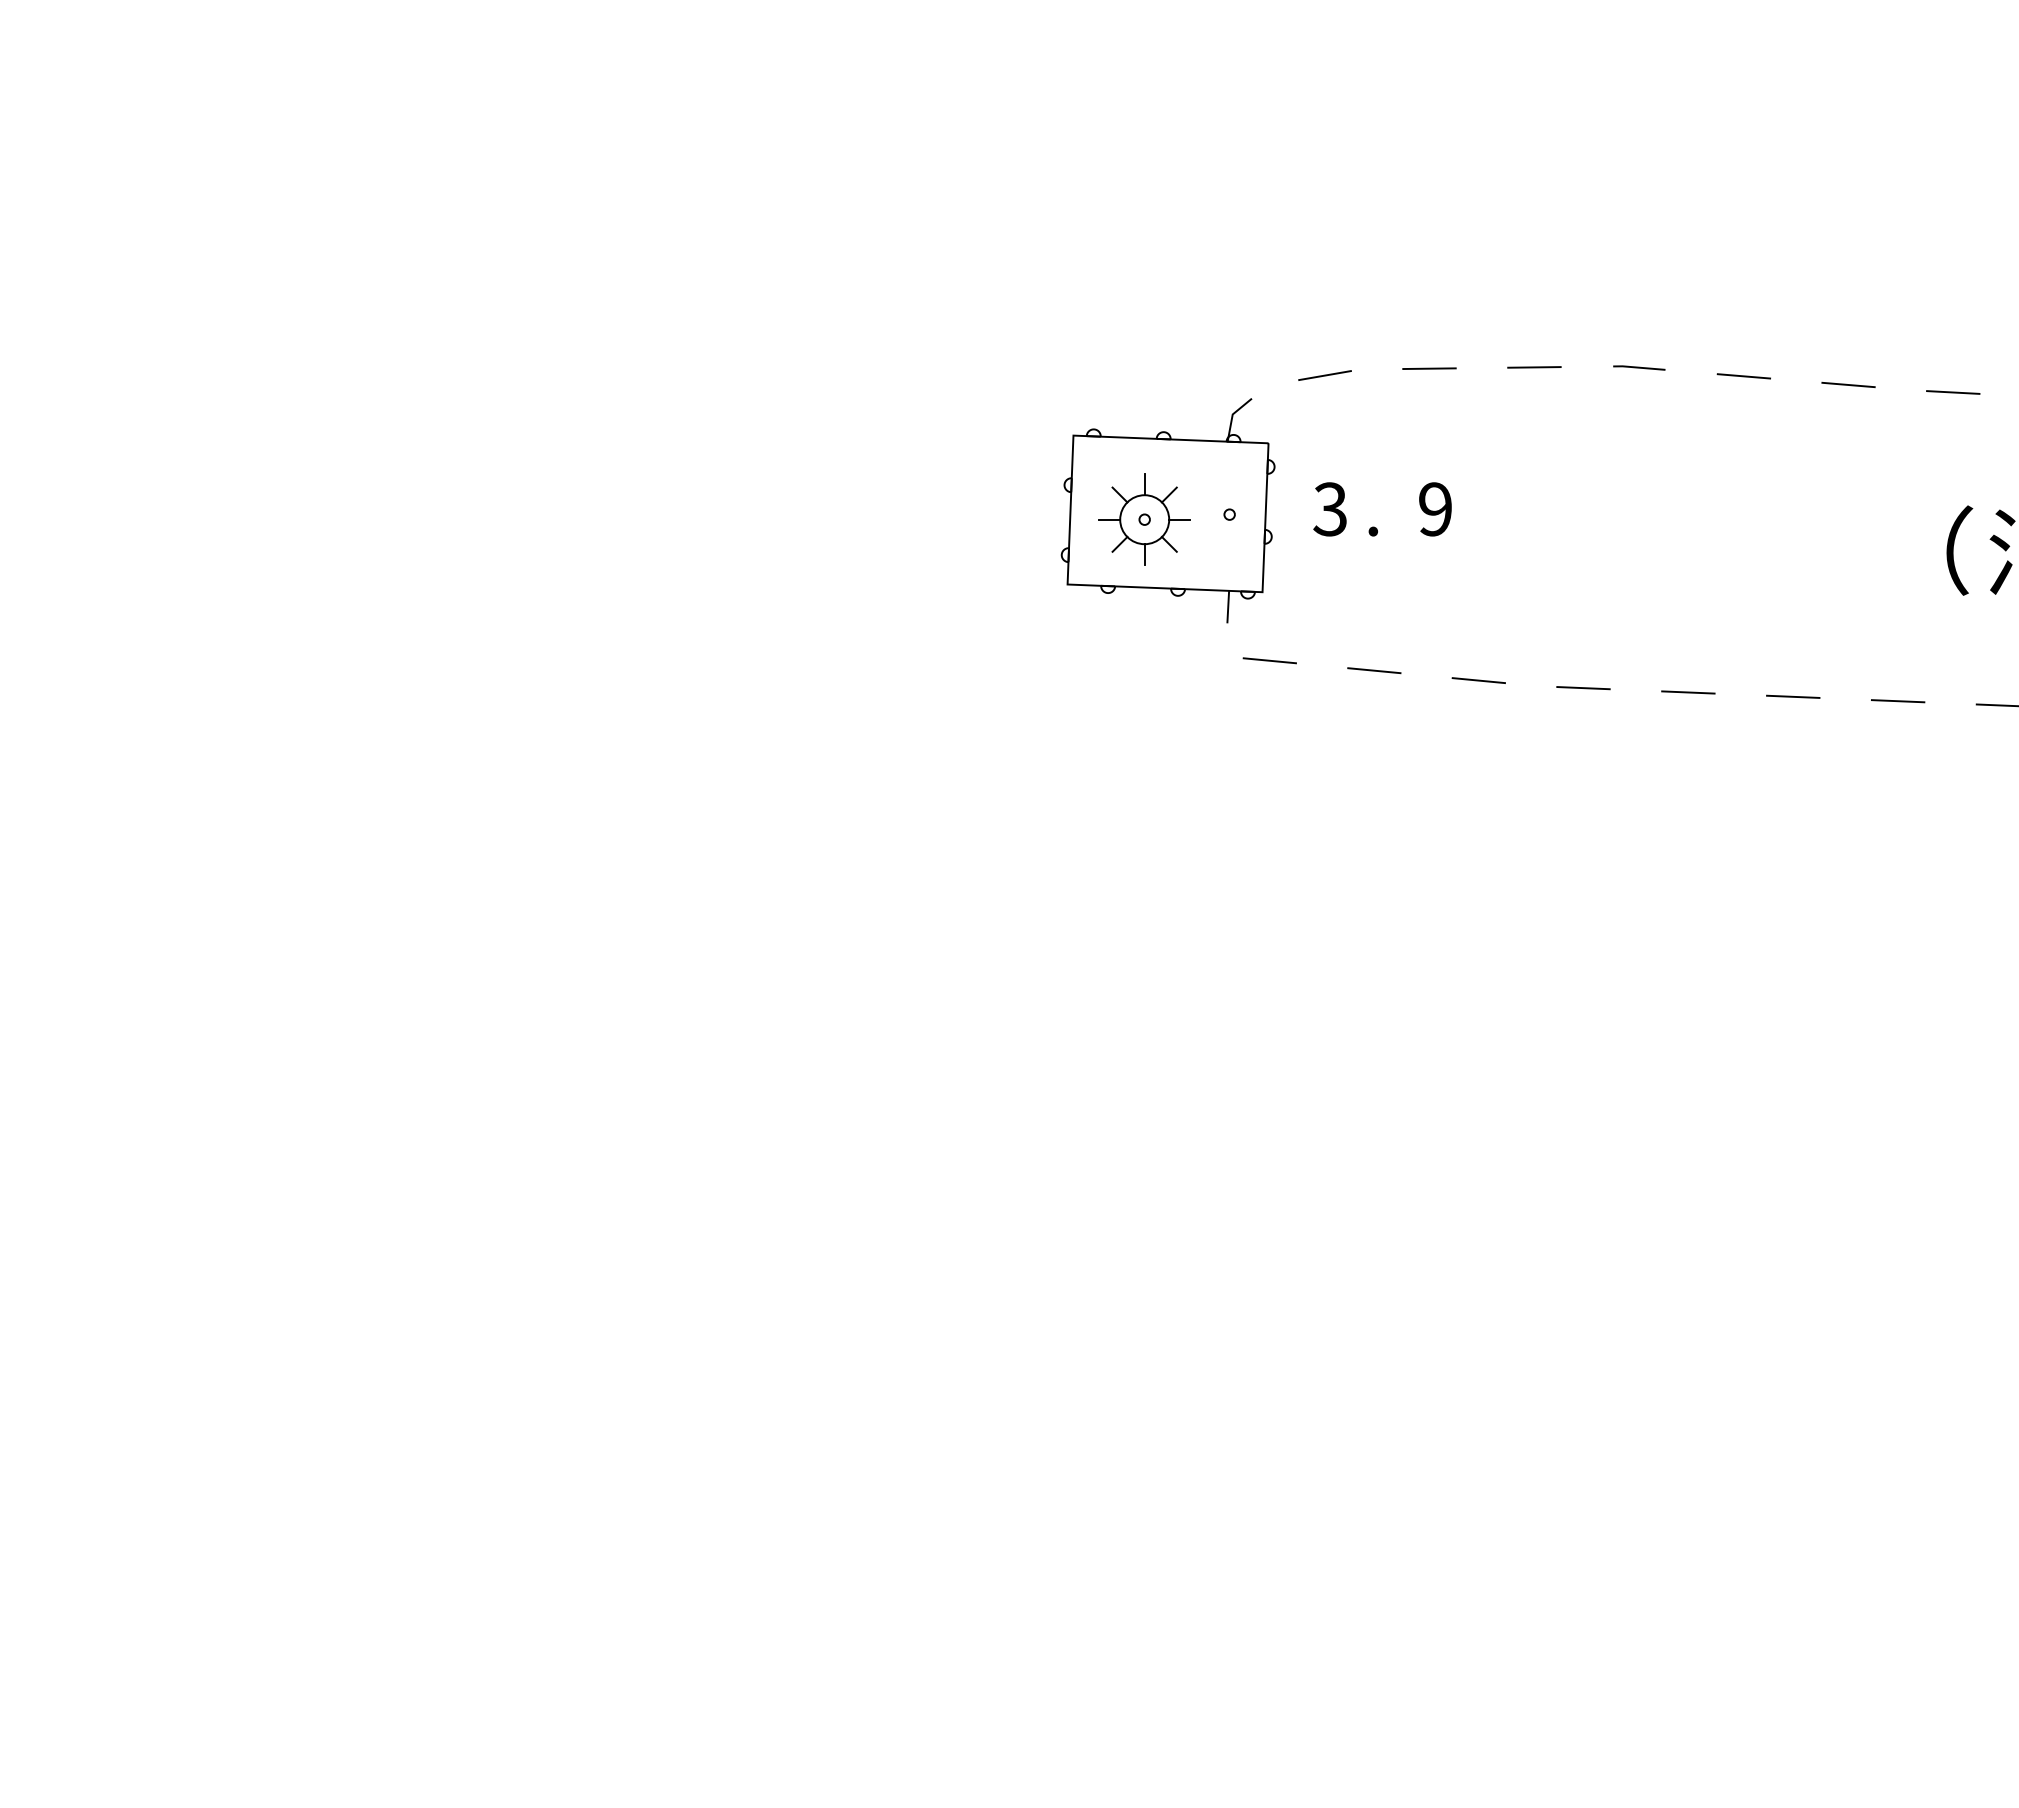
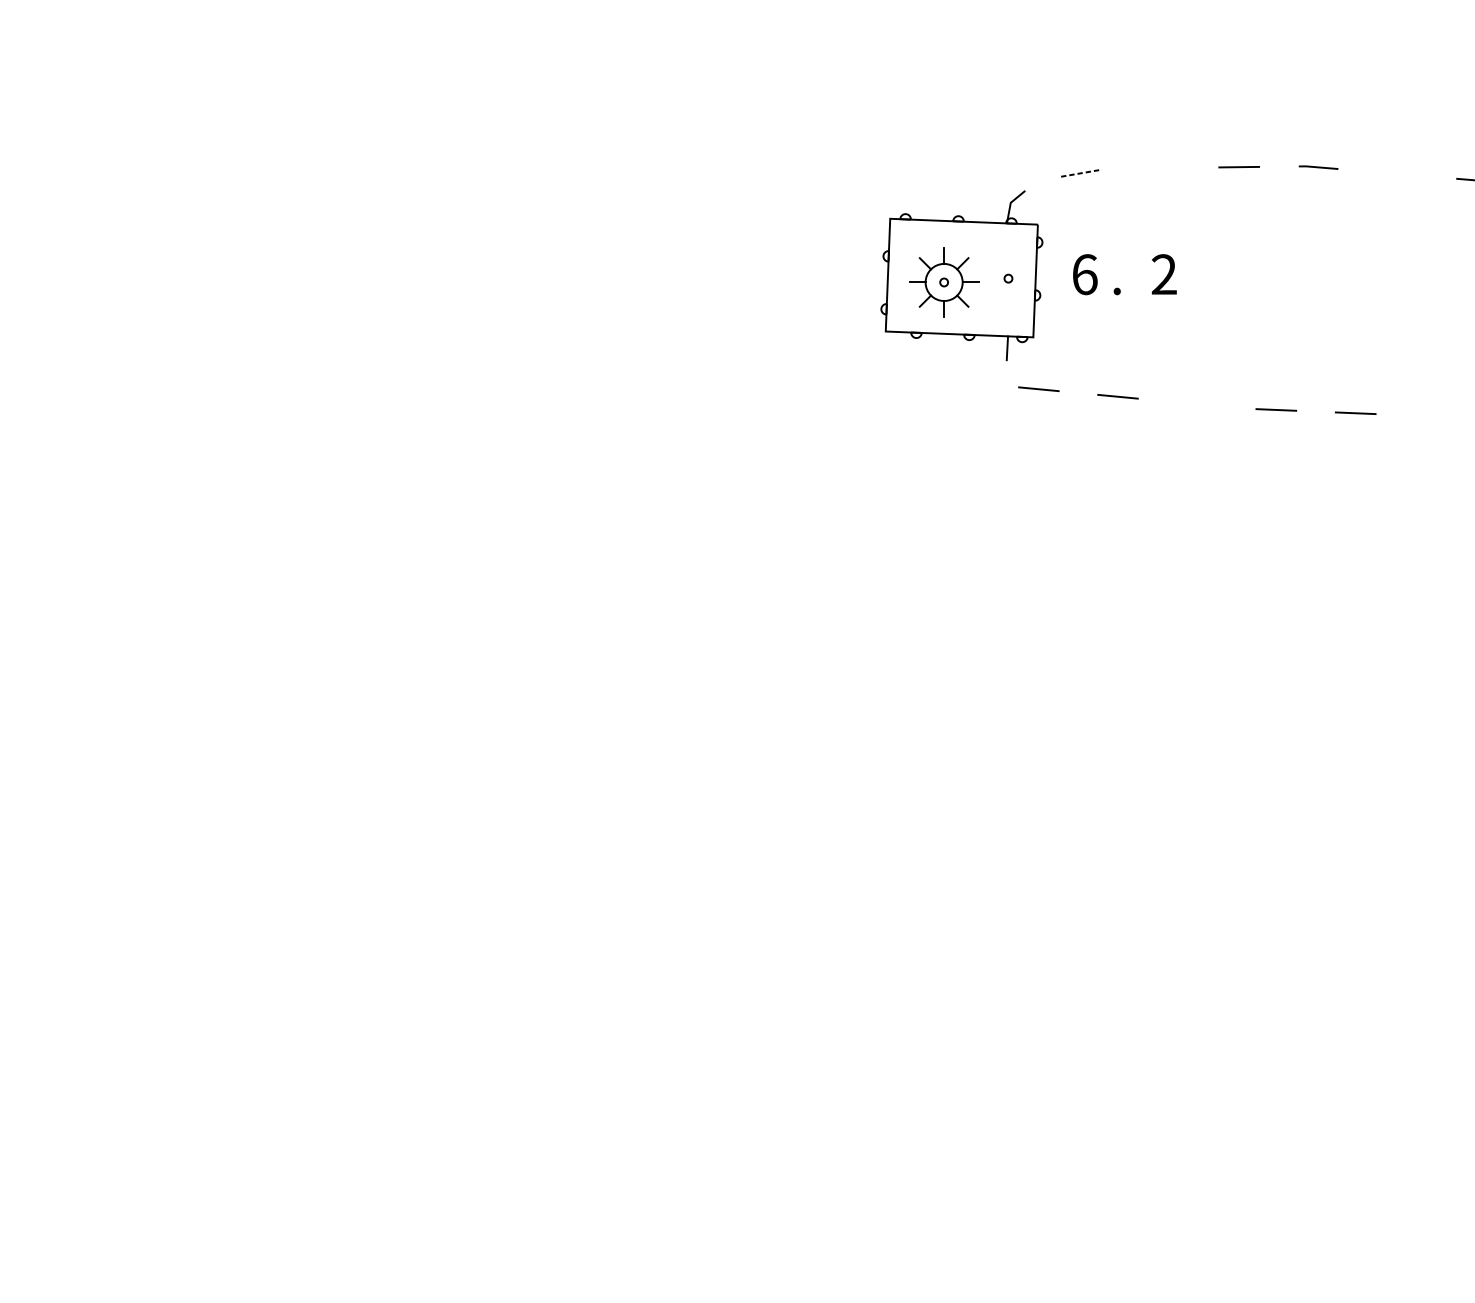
line: (1429, 368) -> (1159, 168), removed
line: (1325, 375) -> (1081, 173), solid -> dashed
line: (1743, 376) -> (1397, 174), removed
text: (1330, 509) -> (1084, 274), 3 -> 6
text: (1435, 509) -> (1164, 274), 9 -> 2
line: (1478, 680) -> (1196, 404), removed
line: (1793, 696) -> (1435, 416), removed

